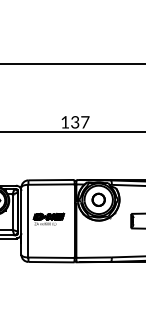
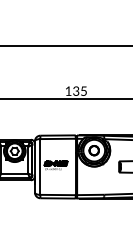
text: (86, 121) -> (84, 90), 137 -> 135

